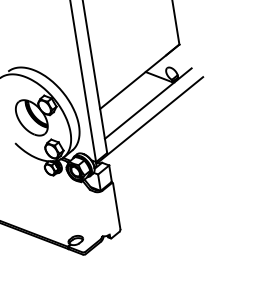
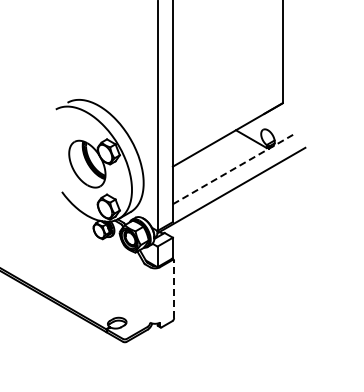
line: (148, 103) -> (233, 169), solid -> dashed
line: (117, 206) -> (174, 289), solid -> dashed

